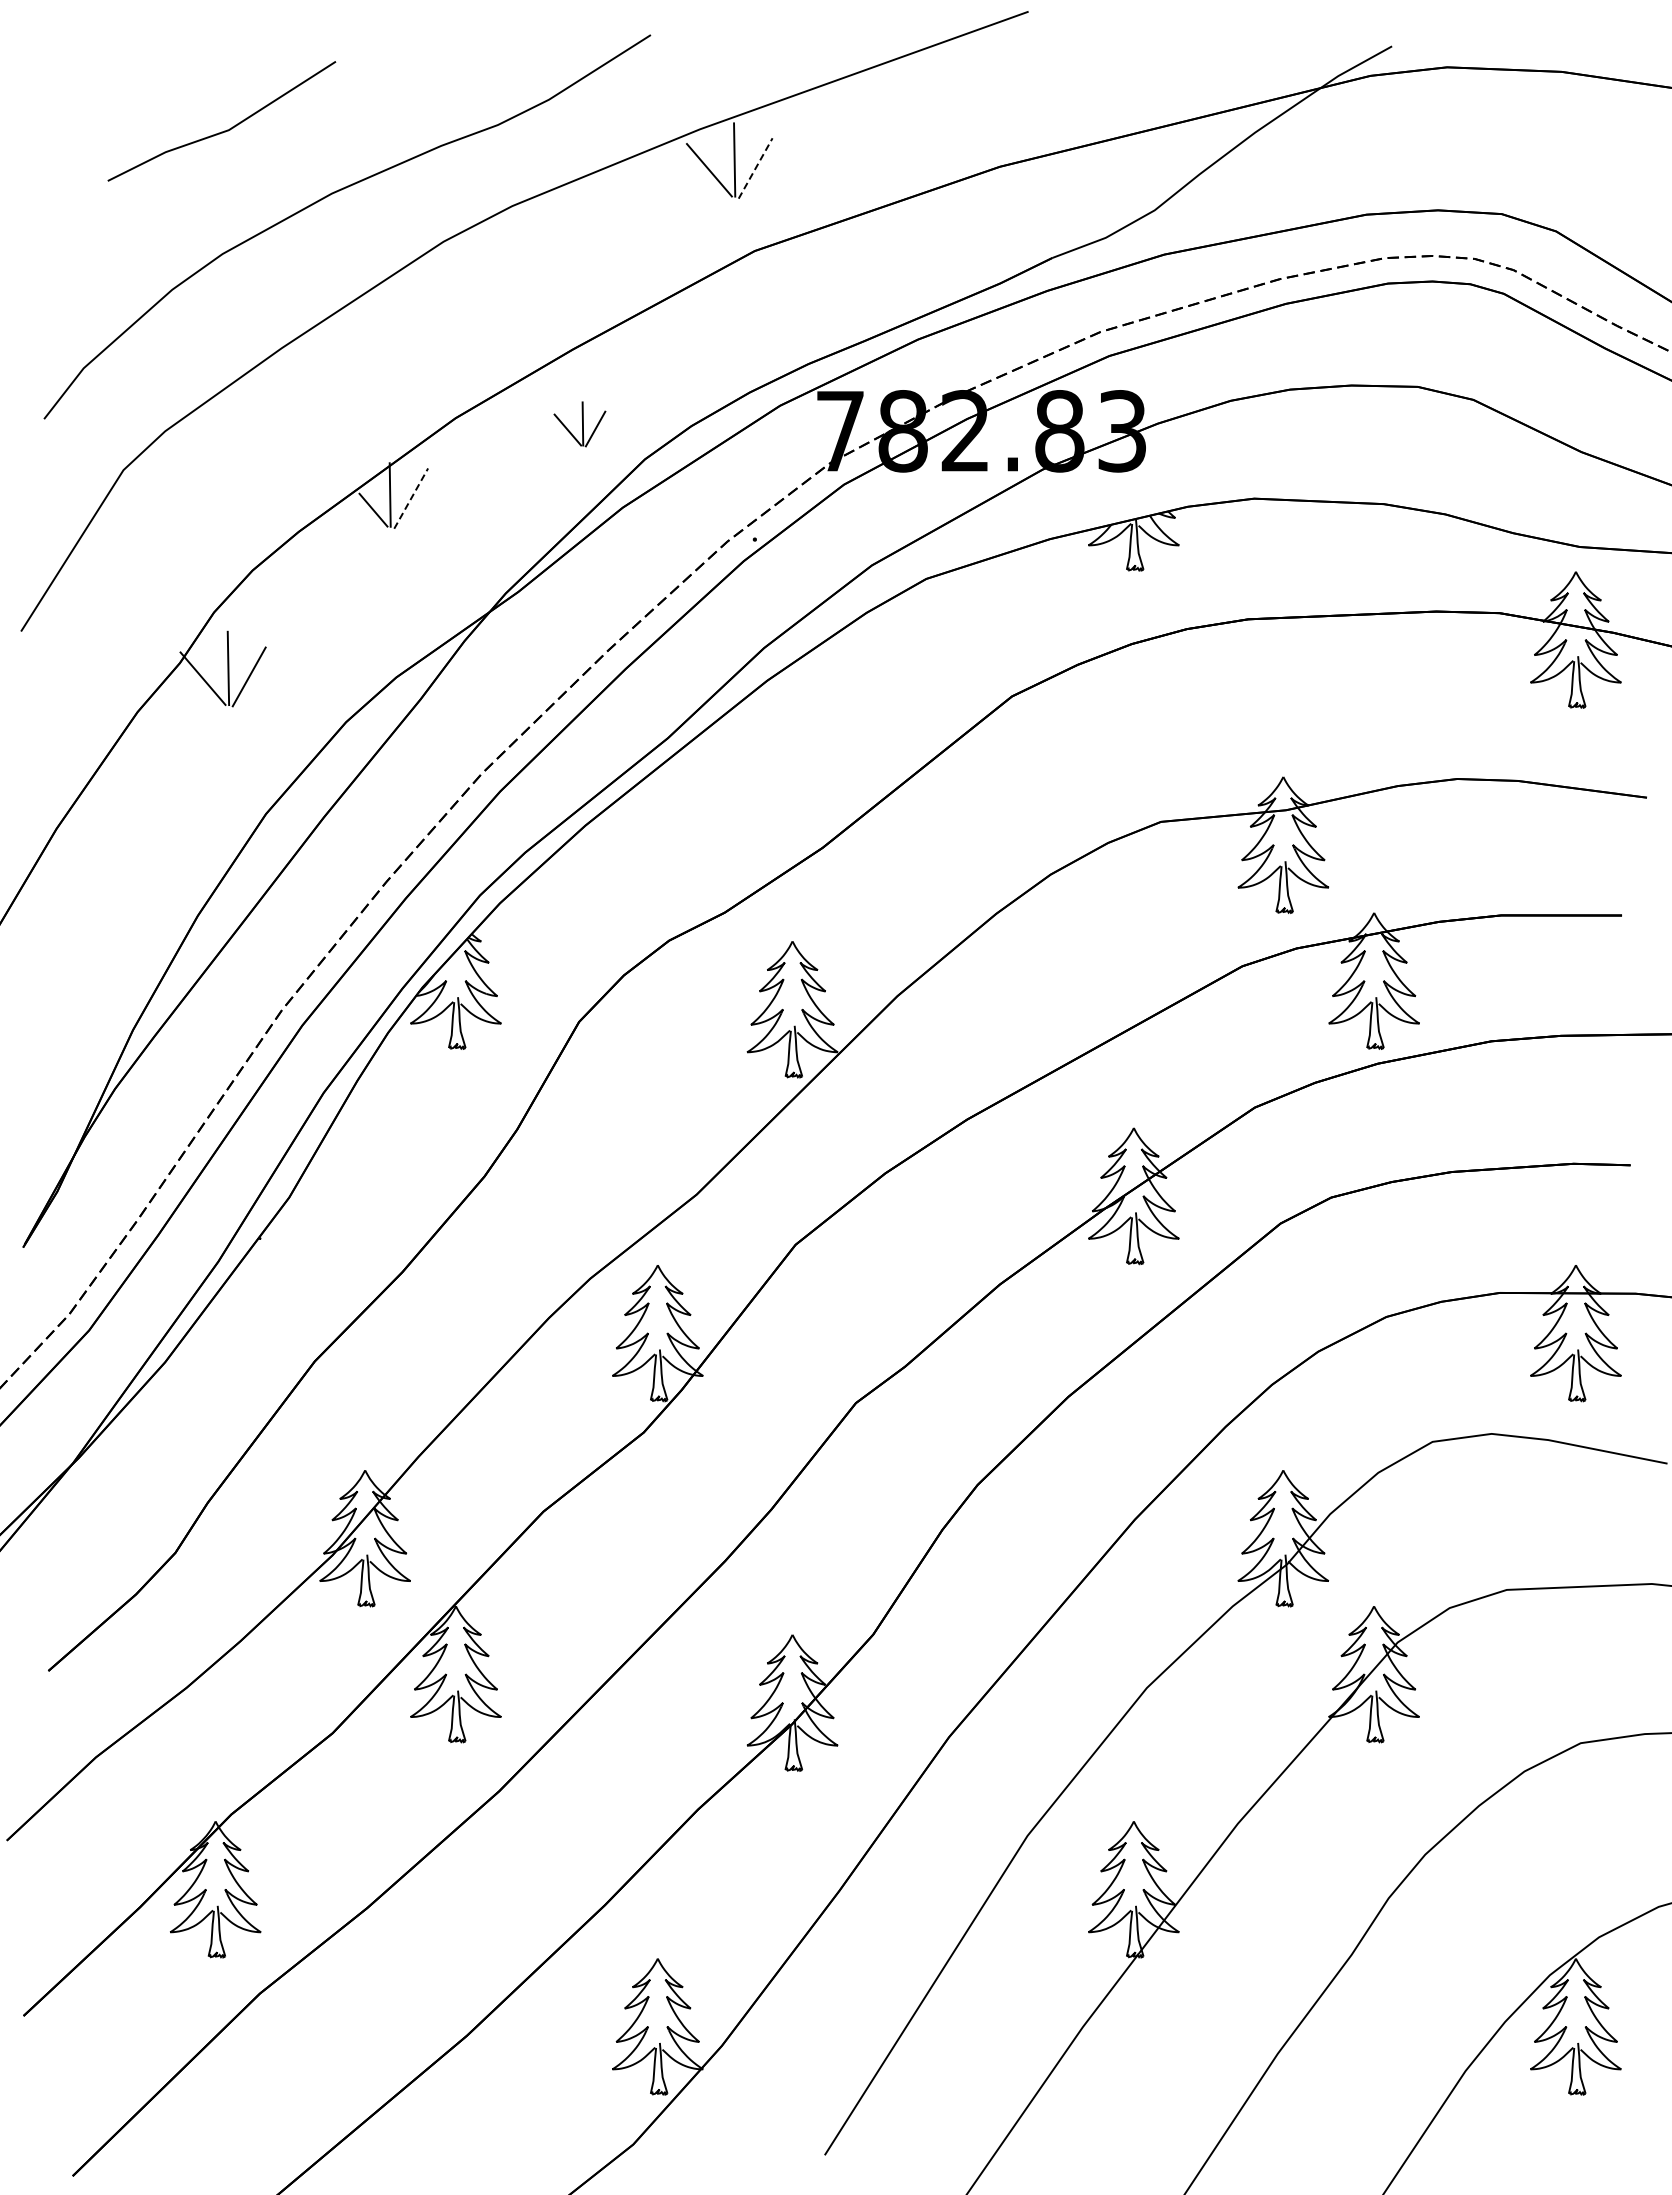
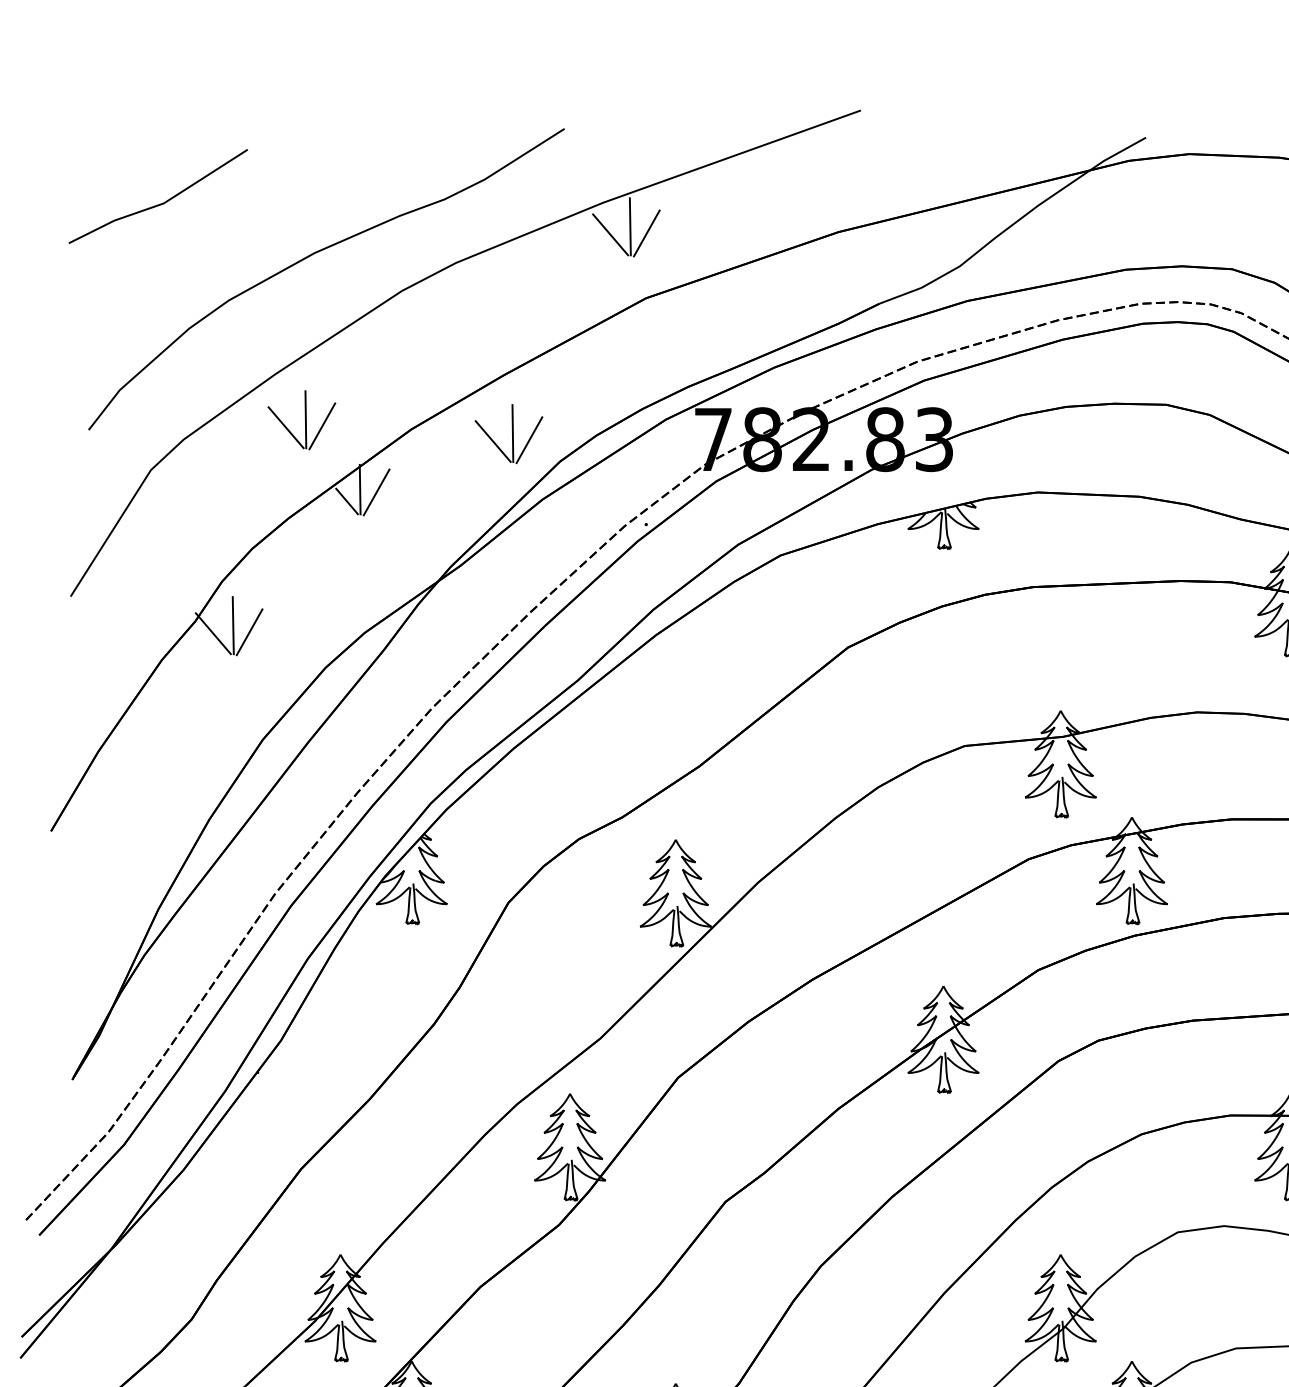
line: (224, 130) -> (160, 203), moved
line: (755, 168) -> (646, 233), dashed -> solid
part: (315, 406) -> (301, 420), added
part: (579, 424) -> (508, 434), size x1.67
line: (411, 498) -> (376, 492), dashed -> solid

